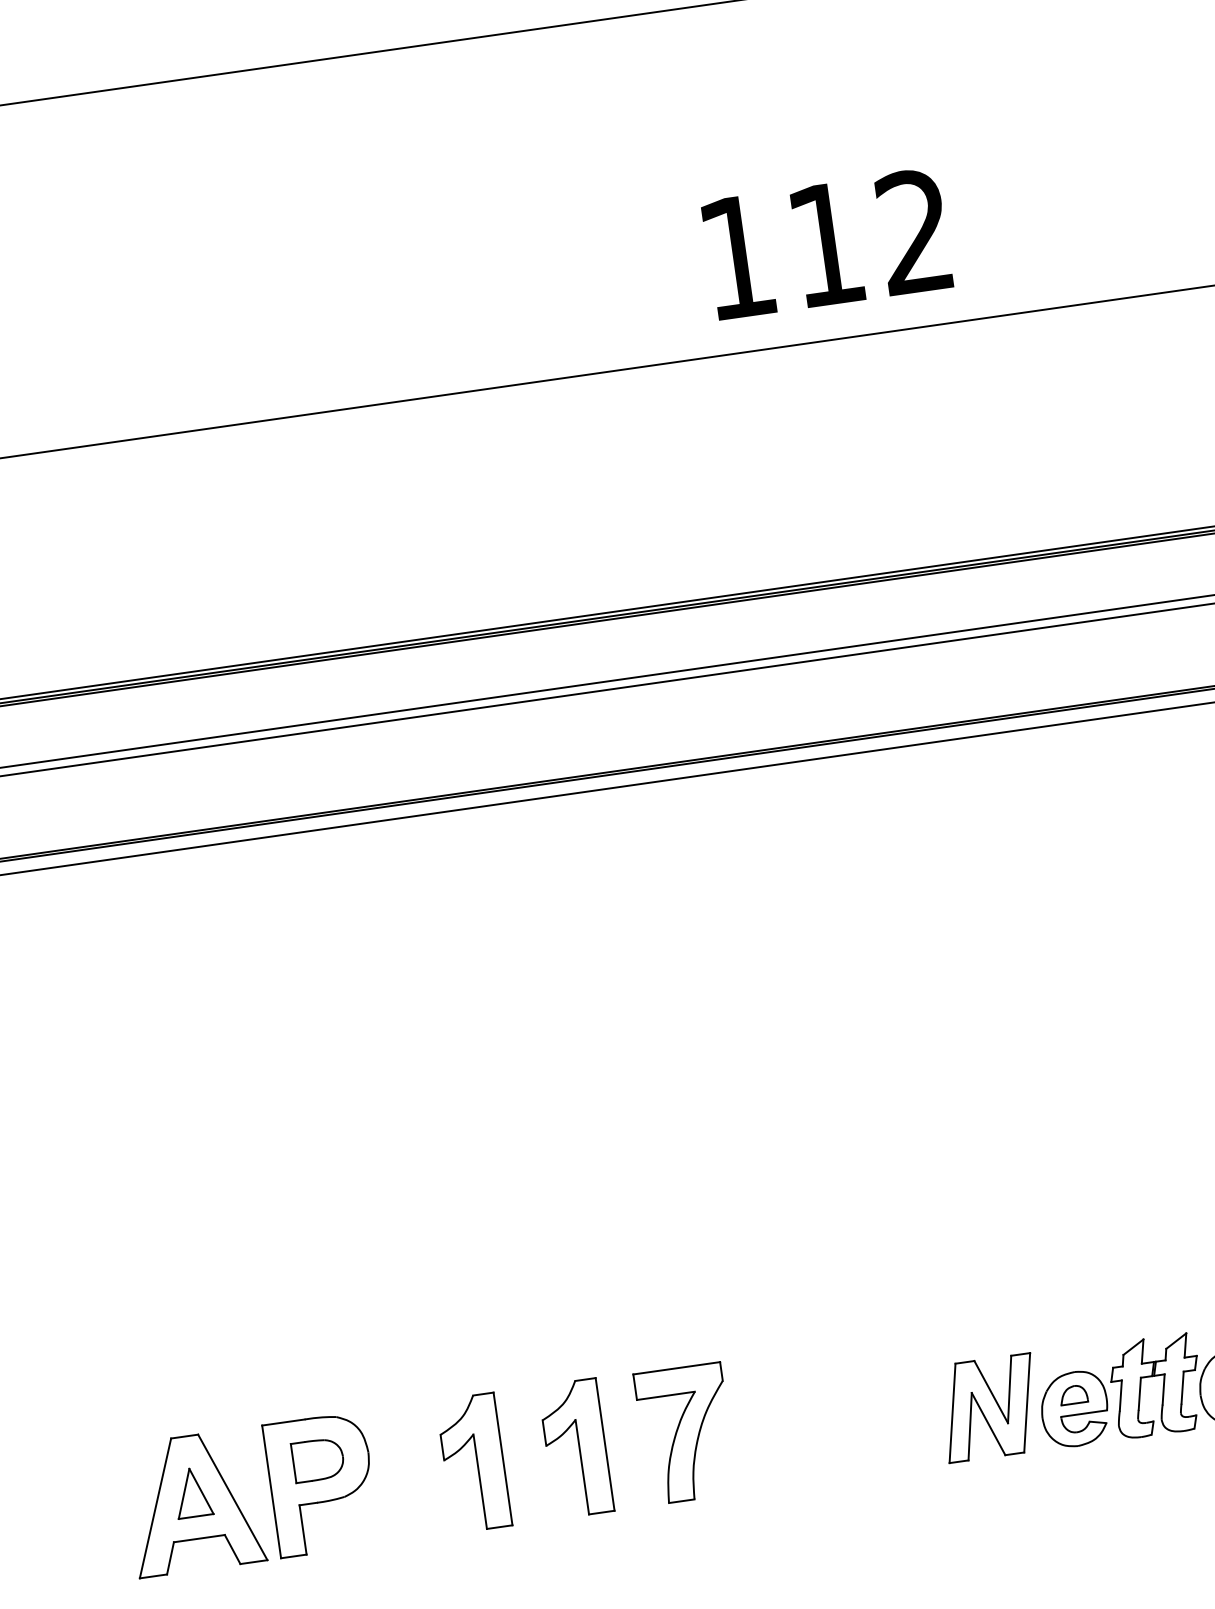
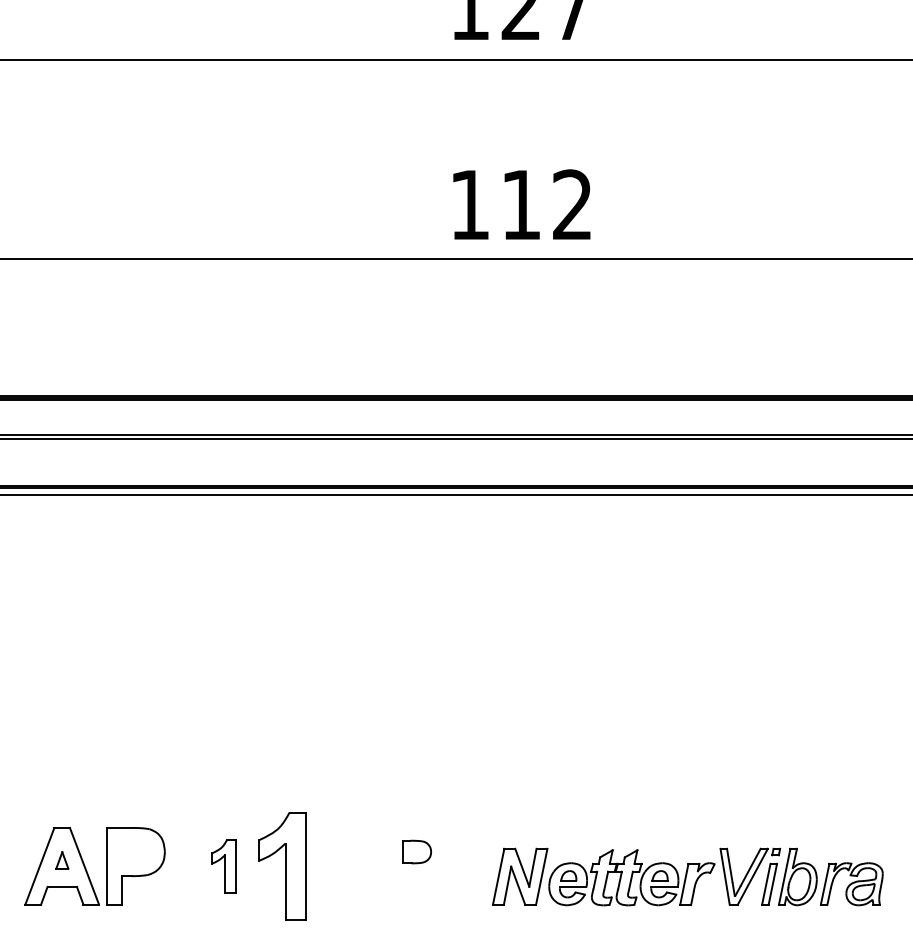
part: (684, 1433) -> (345, 866), removed
part: (575, 1448) -> (282, 866), size x1.4
part: (317, 1459) -> (416, 851), moved
part: (473, 1463) -> (223, 866), size x0.7
part: (193, 1492) -> (62, 860), size x0.6

